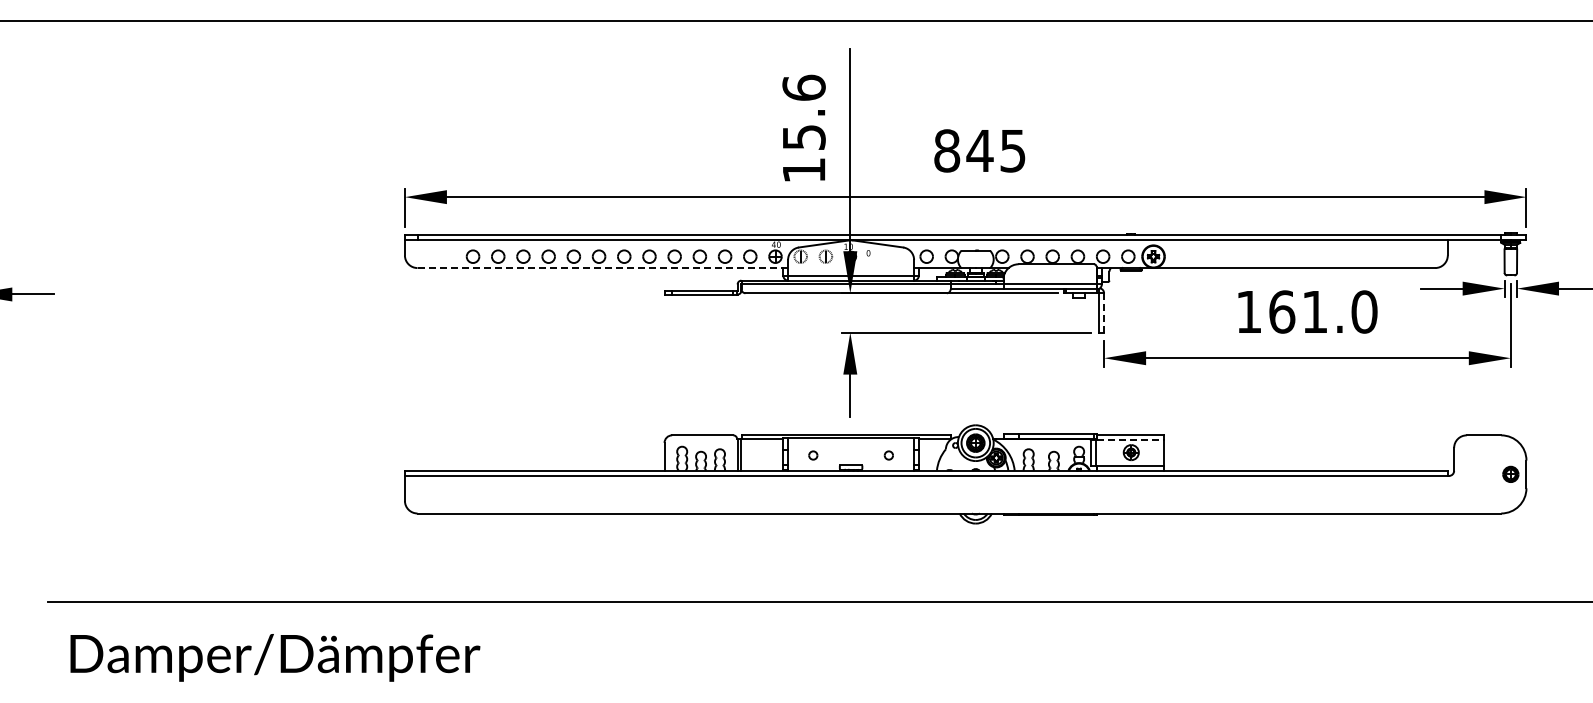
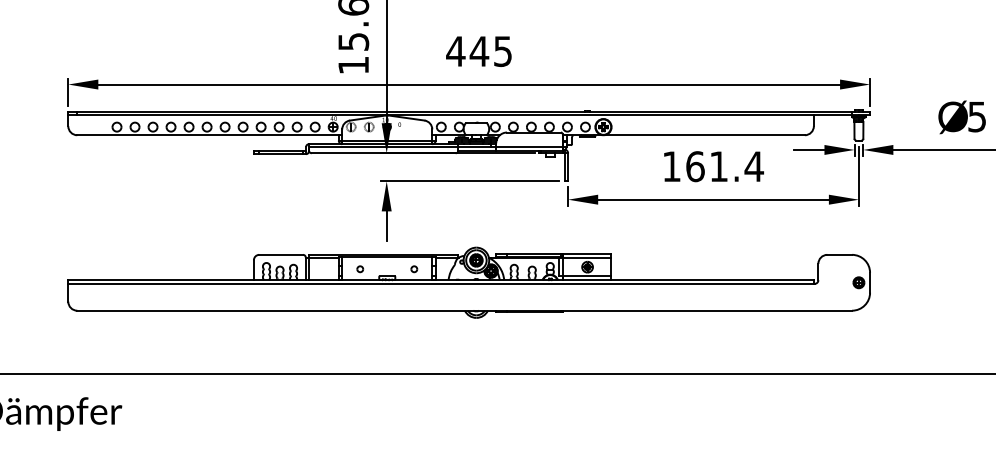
text: (946, 150) -> (455, 51), 845 -> 445
line: (602, 268) -> (209, 135), dashed -> solid
text: (1364, 311) -> (754, 166), 161.0 -> 161.4
line: (1104, 312) -> (568, 167), dashed -> solid
line: (1130, 439) -> (587, 257), dashed -> solid

